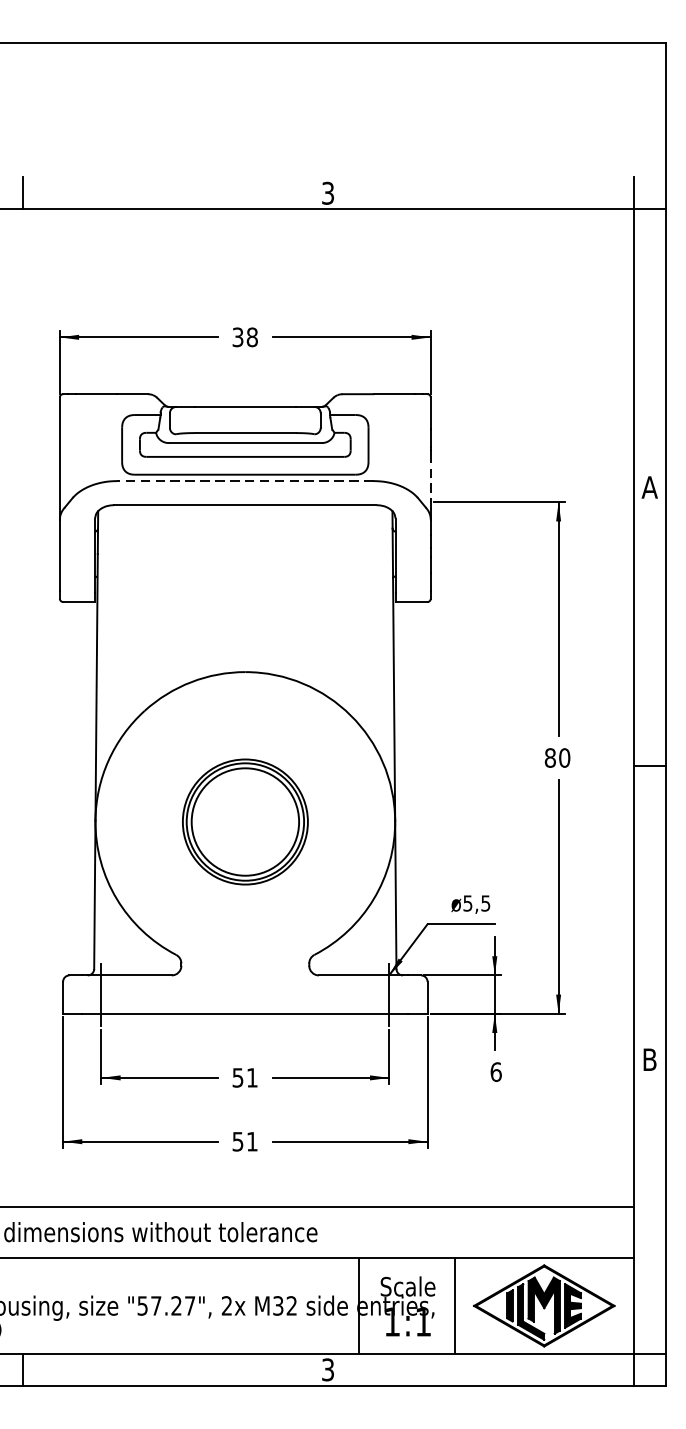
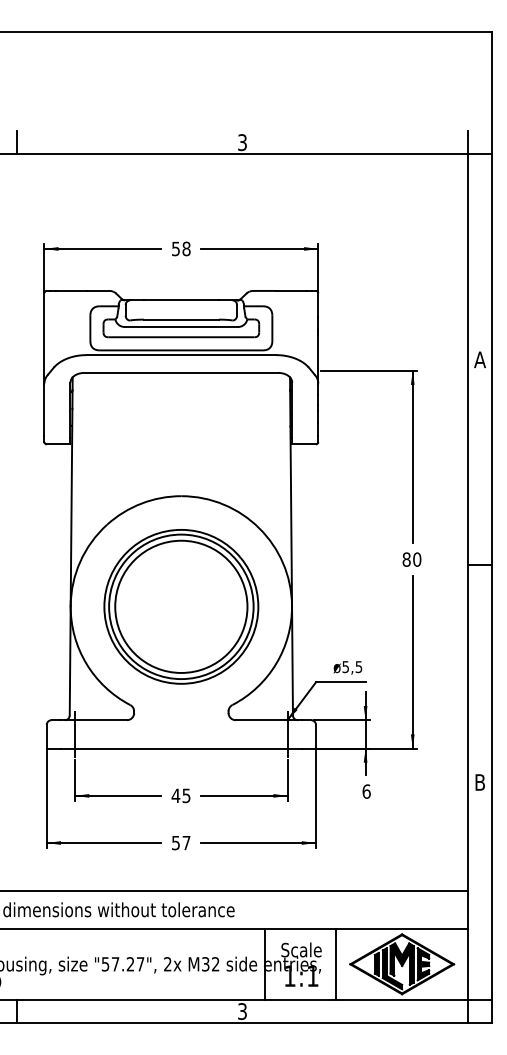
text: (237, 336) -> (175, 248), 38 -> 58
line: (431, 477) -> (318, 352), dashed -> solid
line: (245, 481) -> (181, 355), dashed -> solid
part: (245, 821) -> (181, 606), size x1.67
text: (244, 1077) -> (180, 795), 51 -> 45
text: (252, 1142) -> (186, 843), 51 -> 57

